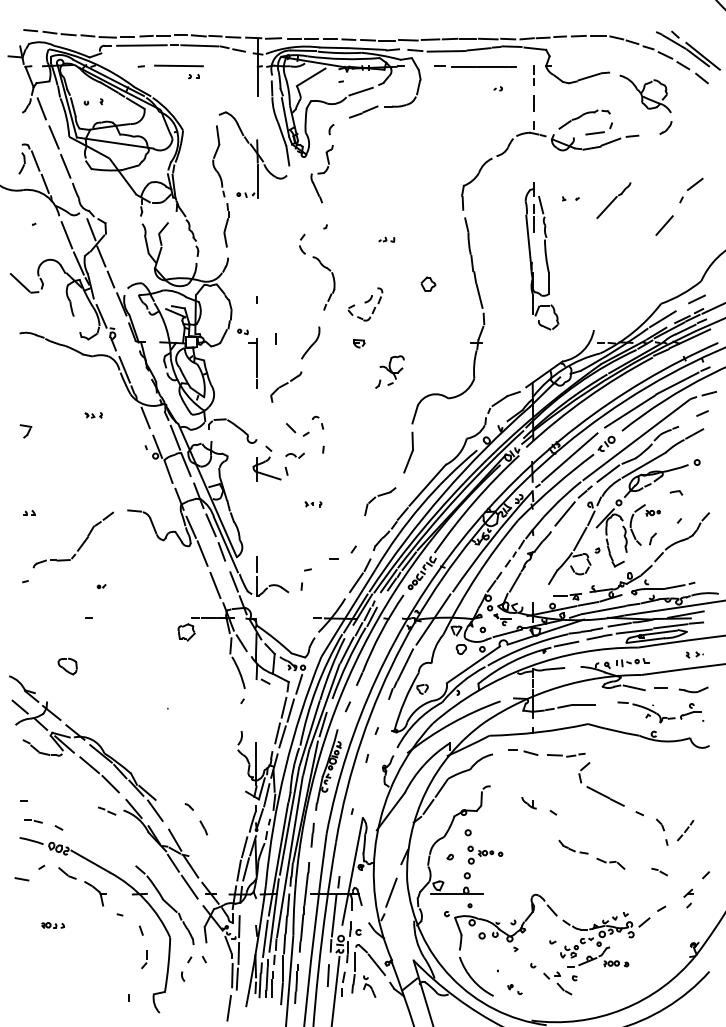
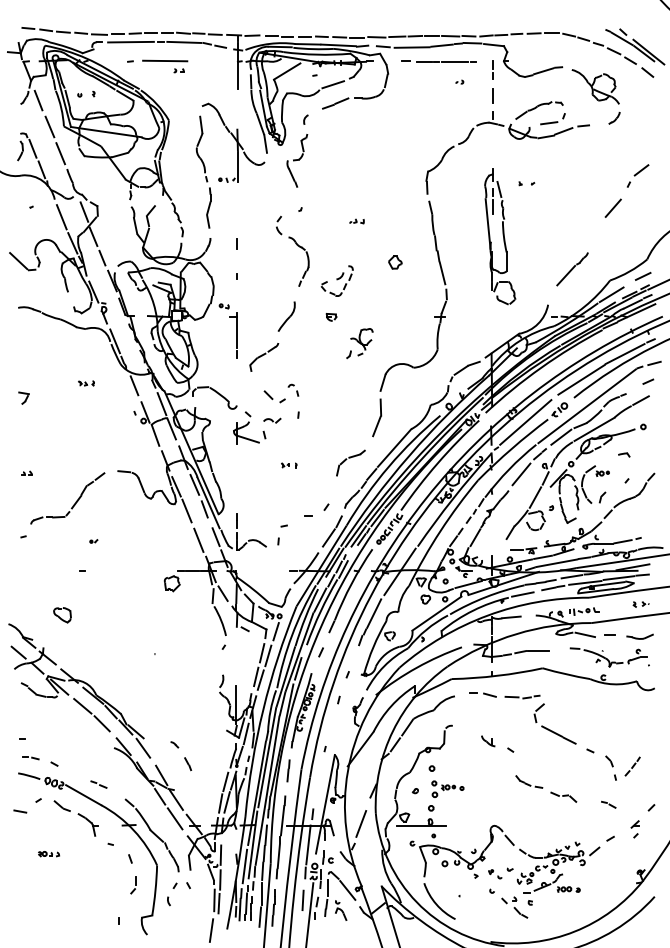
line: (613, 200) -> (572, 269), moved
line: (275, 338) -> (236, 243), moved
line: (107, 810) -> (99, 784), moved
part: (515, 989) -> (495, 874), moved

